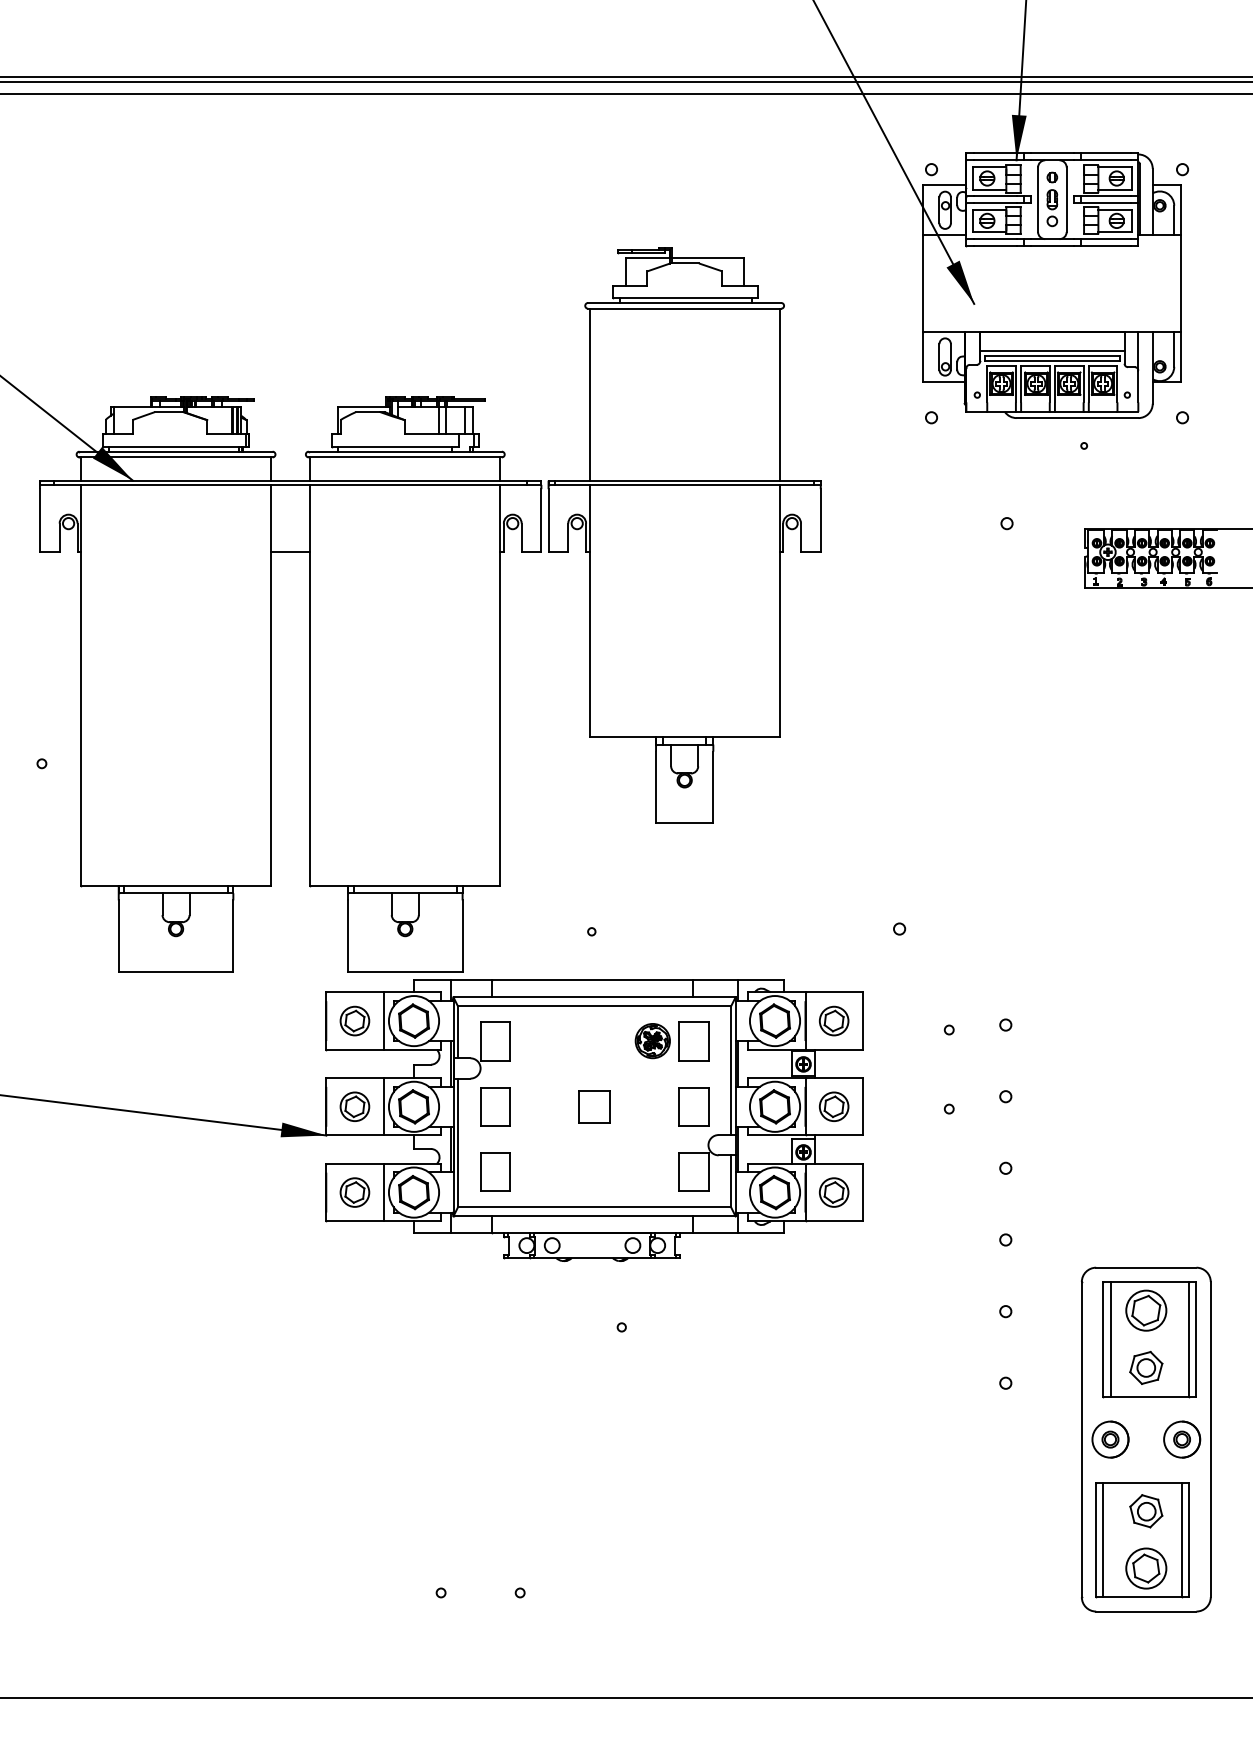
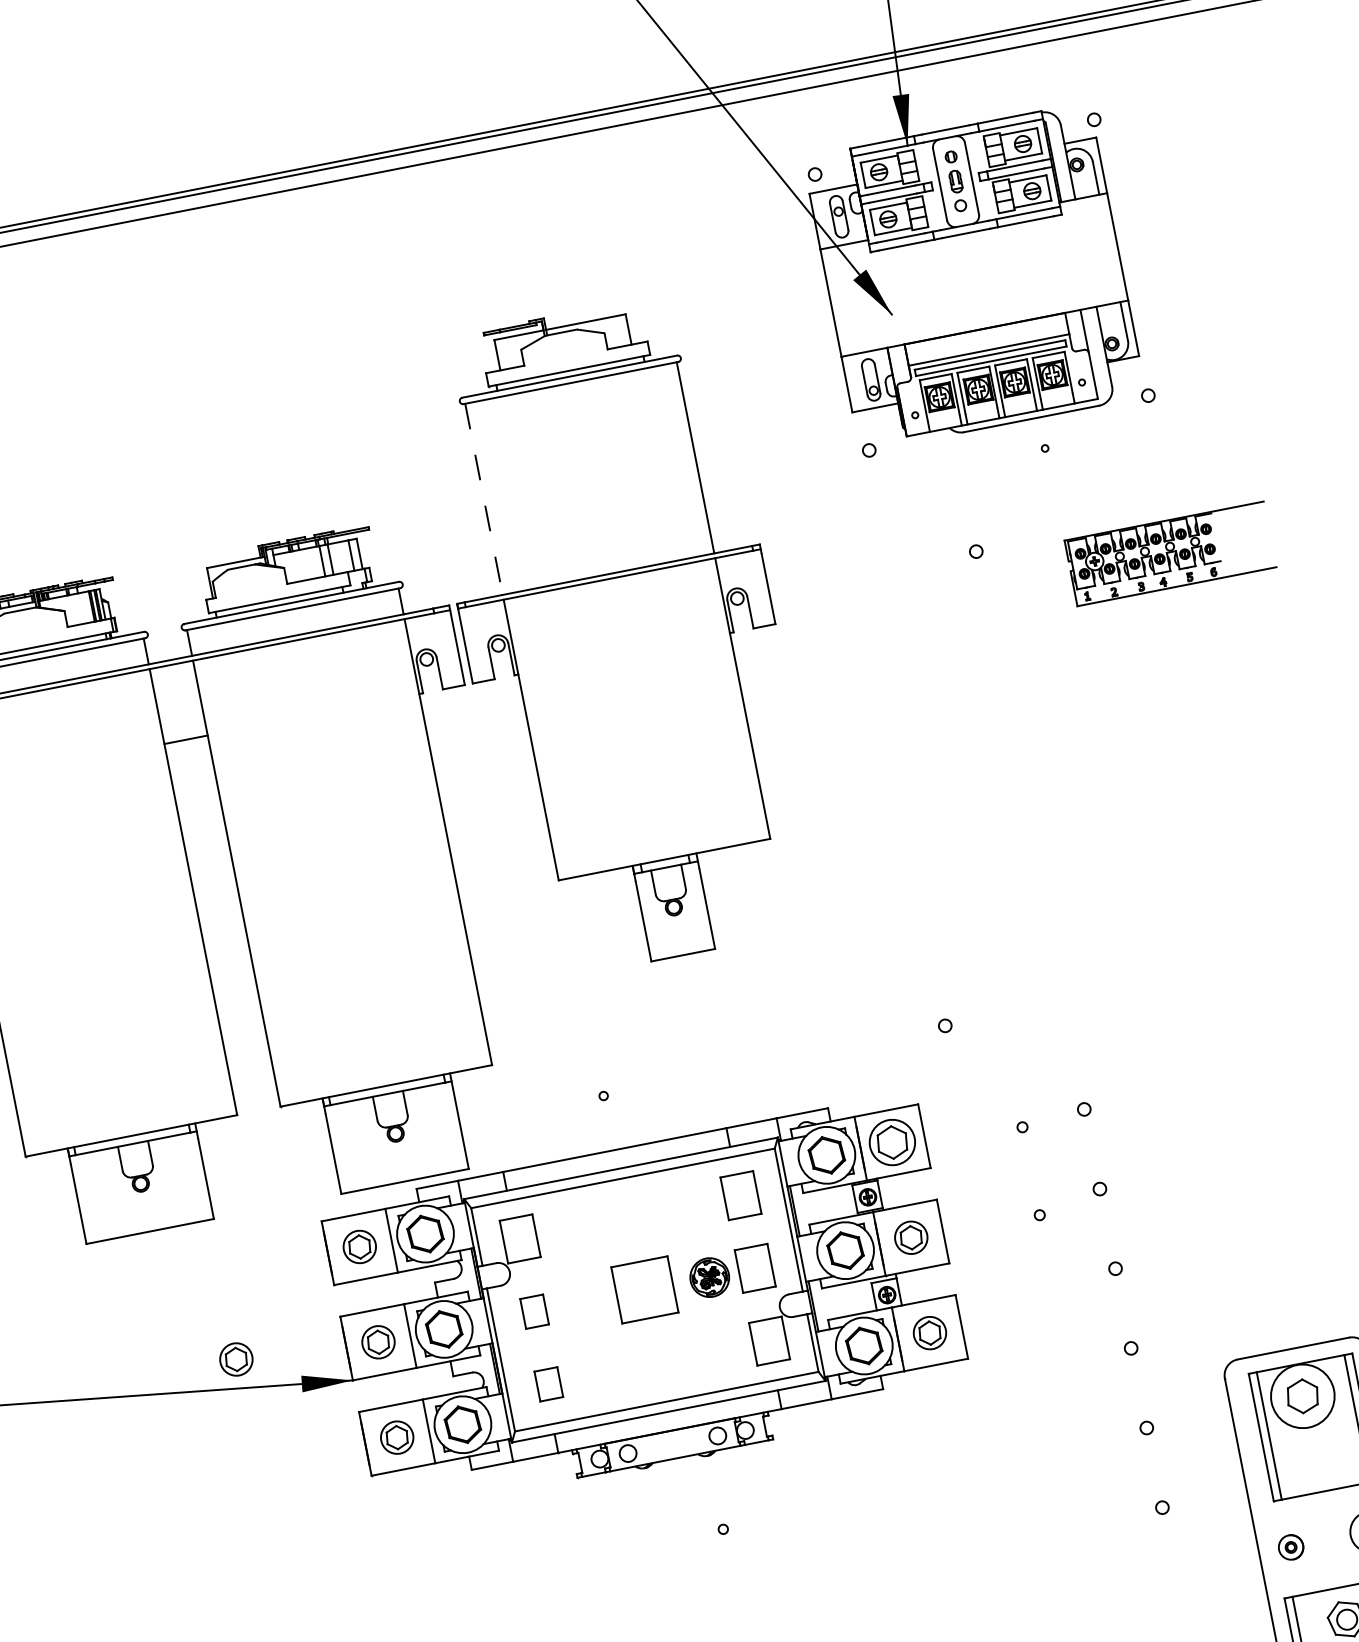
line: (589, 394) -> (483, 499), solid -> dashed
part: (834, 1020) -> (892, 1141), size x1.4
part: (652, 1041) -> (709, 1278), moved
part: (228, 1097) -> (235, 1359), added
part: (495, 1106) -> (534, 1311), size x0.7
part: (594, 1106) -> (644, 1289), size x1.6
part: (495, 1171) -> (548, 1383), size x0.7
circle: (1146, 1310) -> (1302, 1396), size x1.4
part: (1146, 1367) -> (1315, 1459), removed
part: (1110, 1439) -> (1291, 1547), size x0.6

